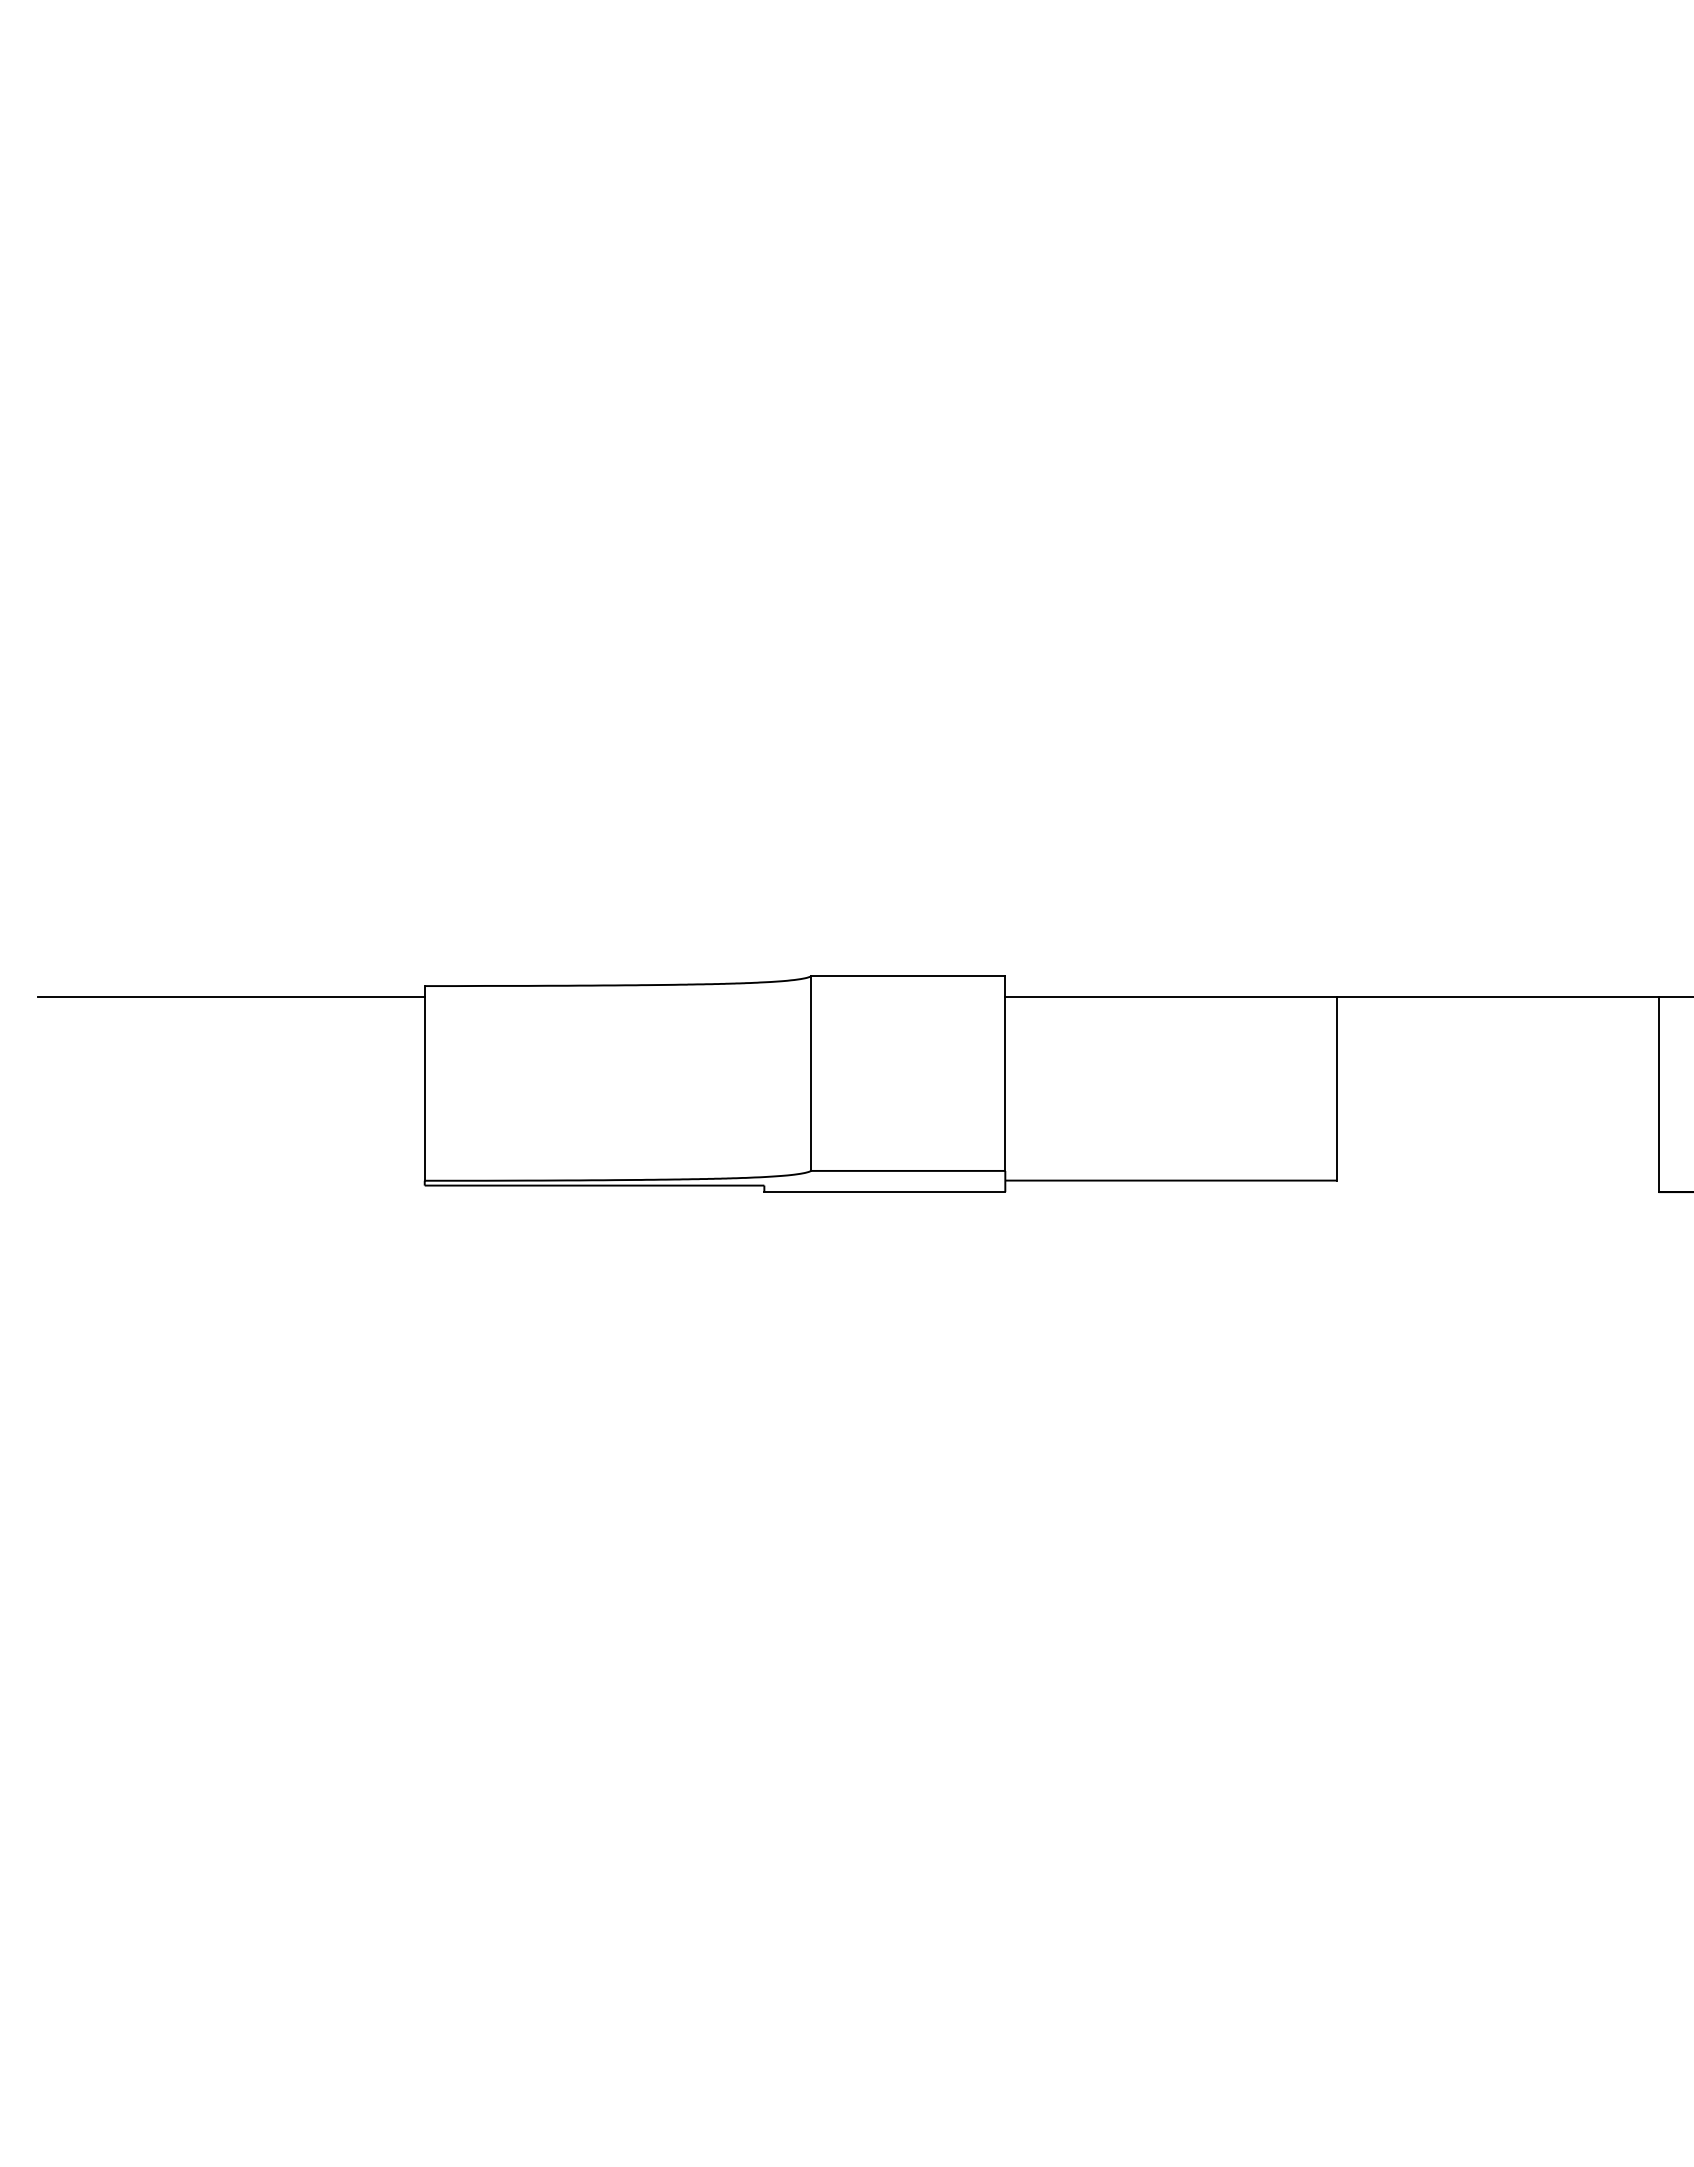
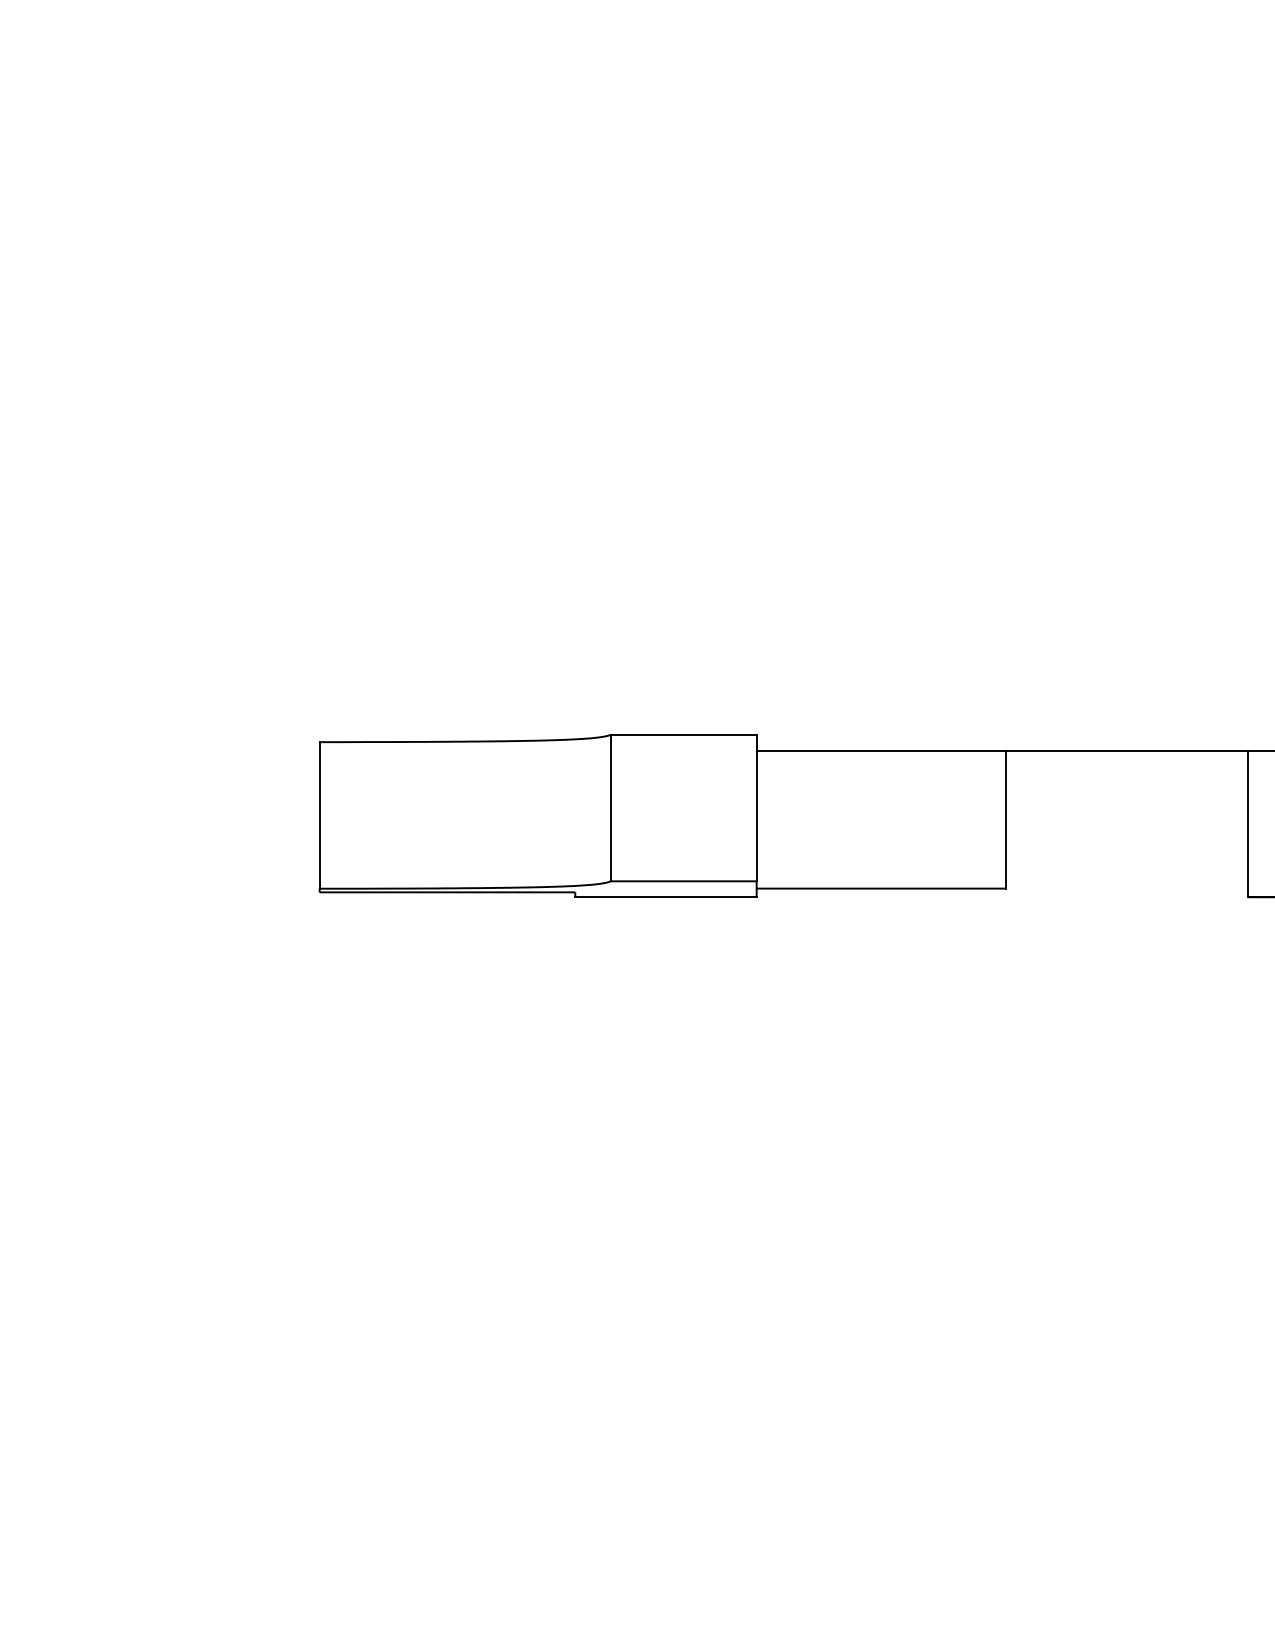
line: (231, 997) -> (174, 750), removed

